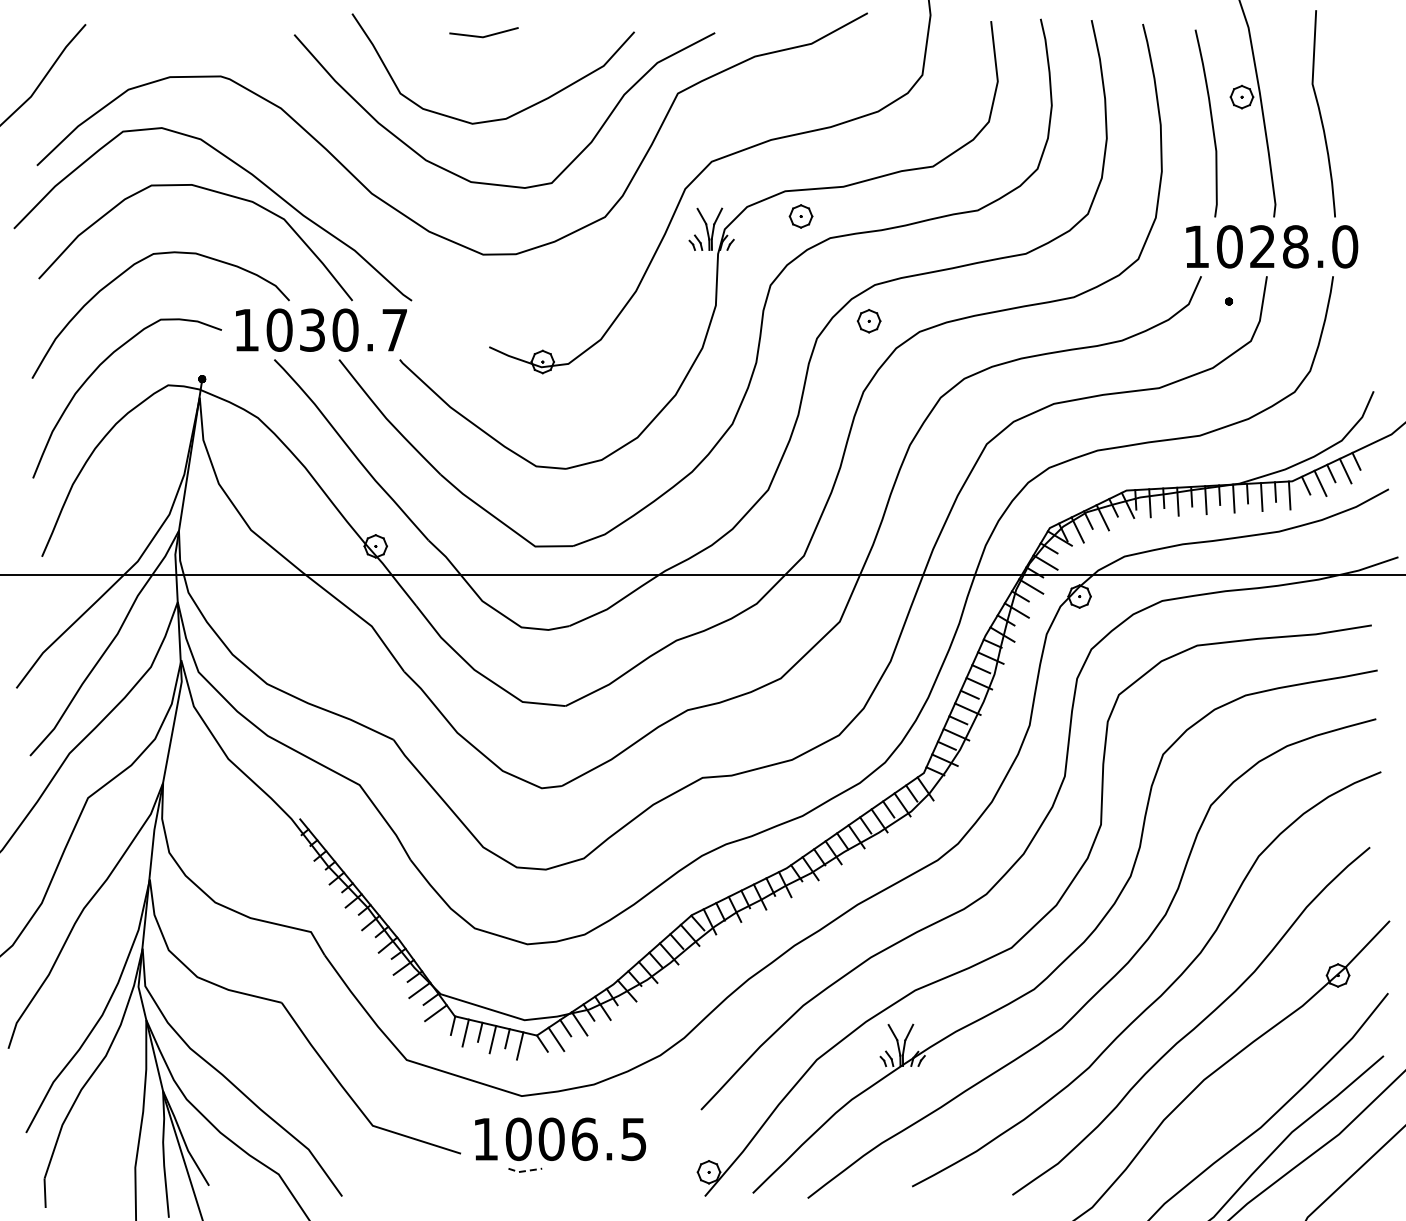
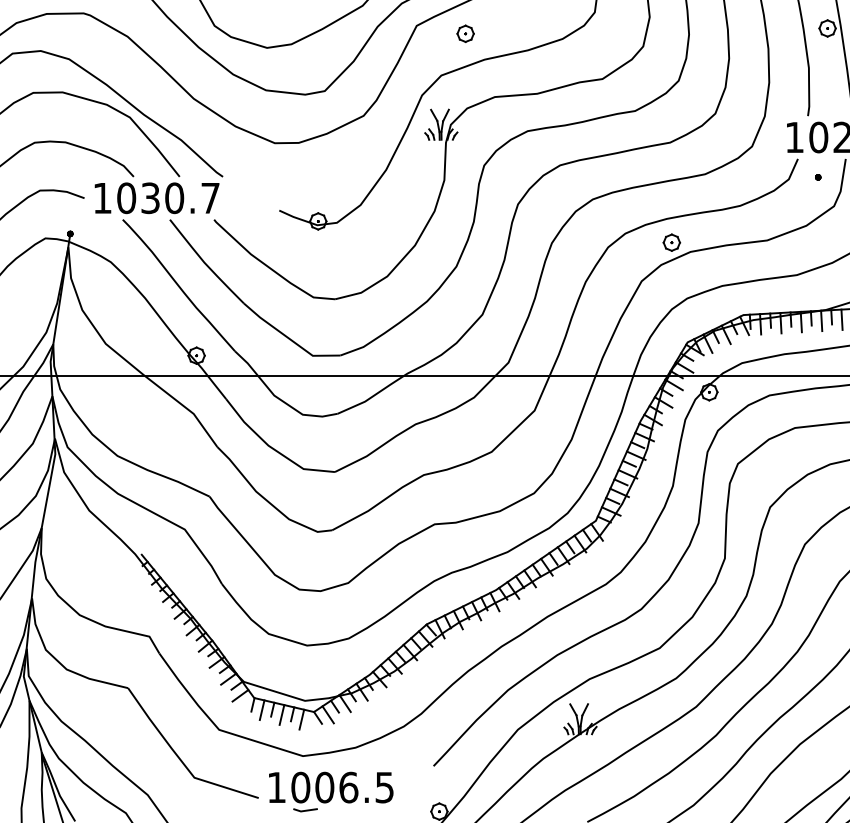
part: (800, 216) -> (465, 33), moved
part: (868, 321) -> (671, 242), moved
line: (524, 1171) -> (304, 811), dashed -> solid

